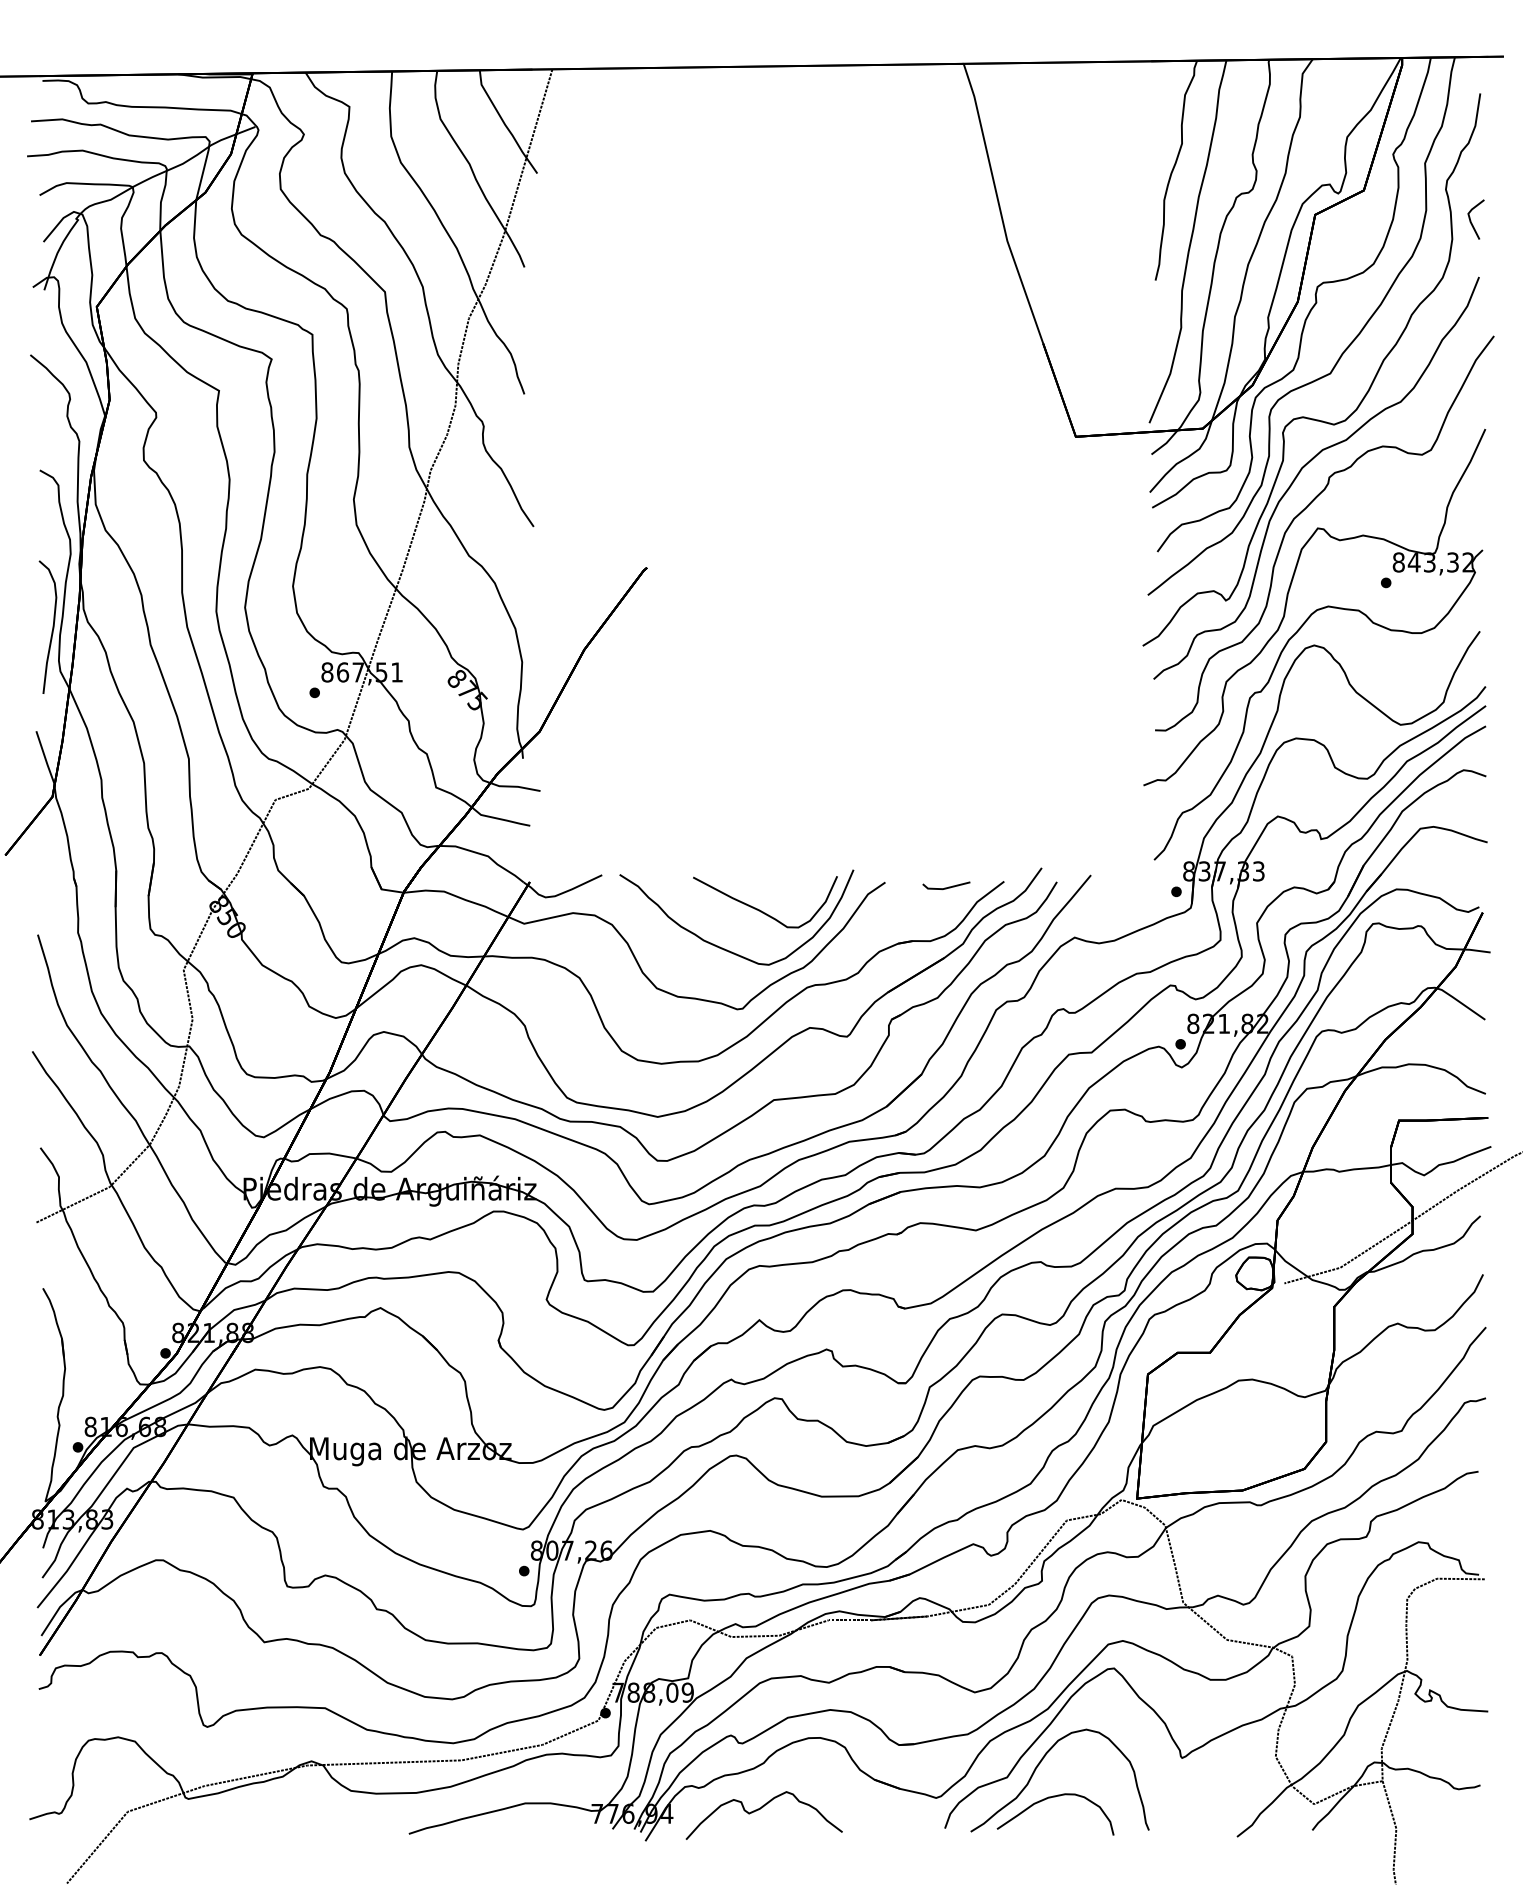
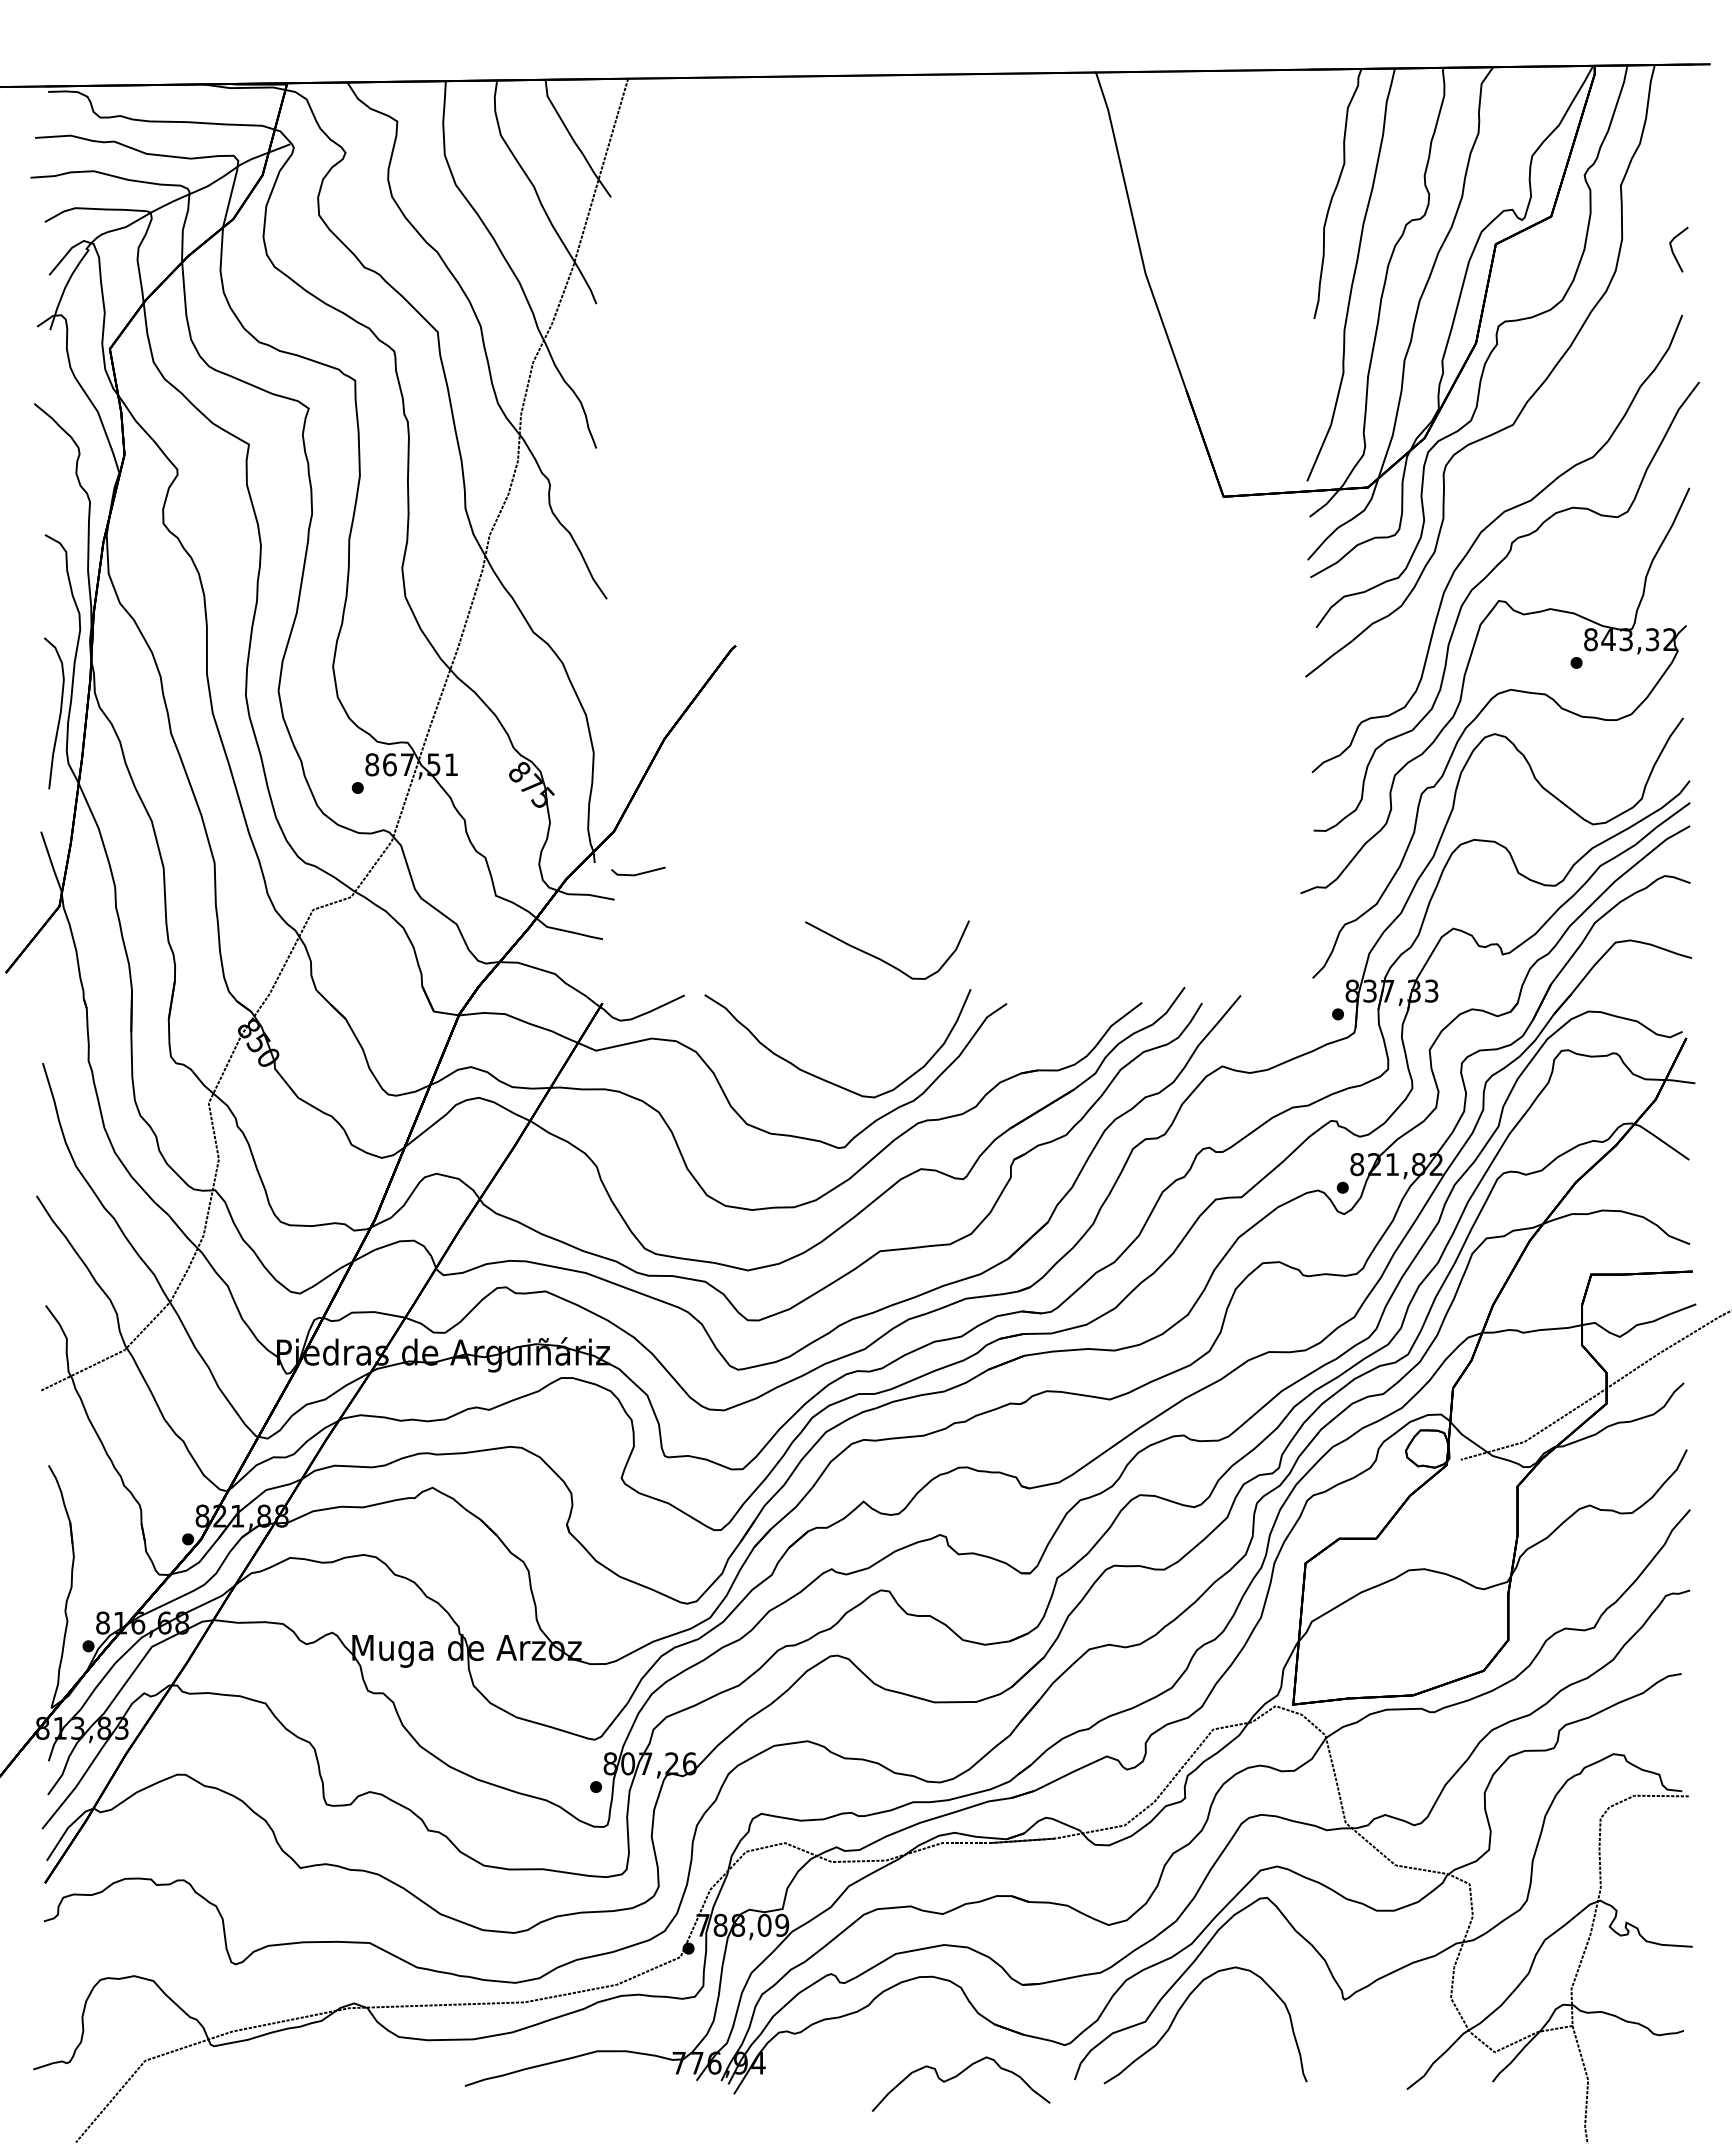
curve: (1304, 416) -> (1483, 473), removed
line: (946, 887) -> (638, 873), moved
curve: (761, 910) -> (882, 959), moved
curve: (1051, 1798) -> (1195, 2045), removed
curve: (760, 1809) -> (956, 2077), moved

